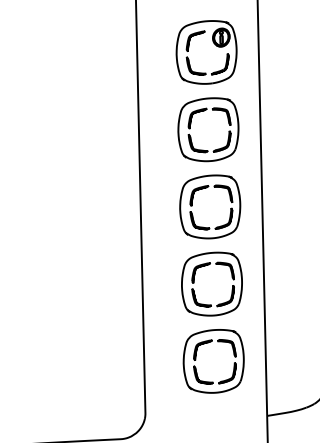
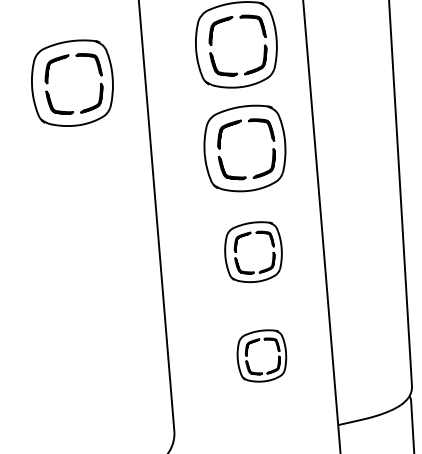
part: (85, 150) -> (72, 82), added
part: (211, 283) -> (252, 251), size x0.7
part: (213, 361) -> (261, 356), size x0.6

